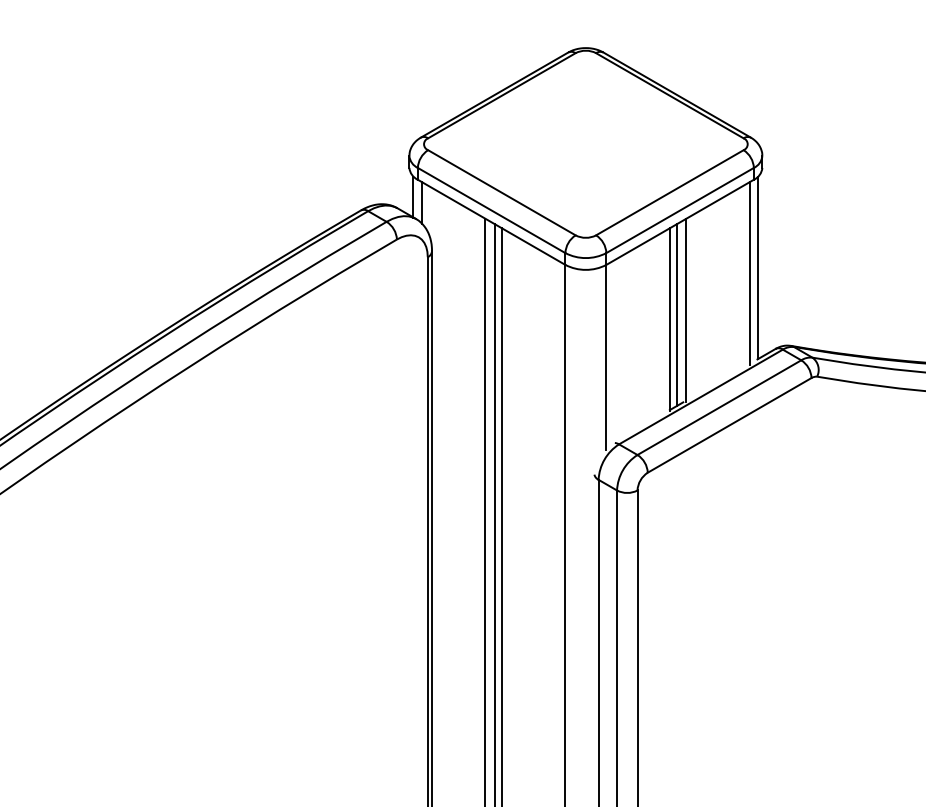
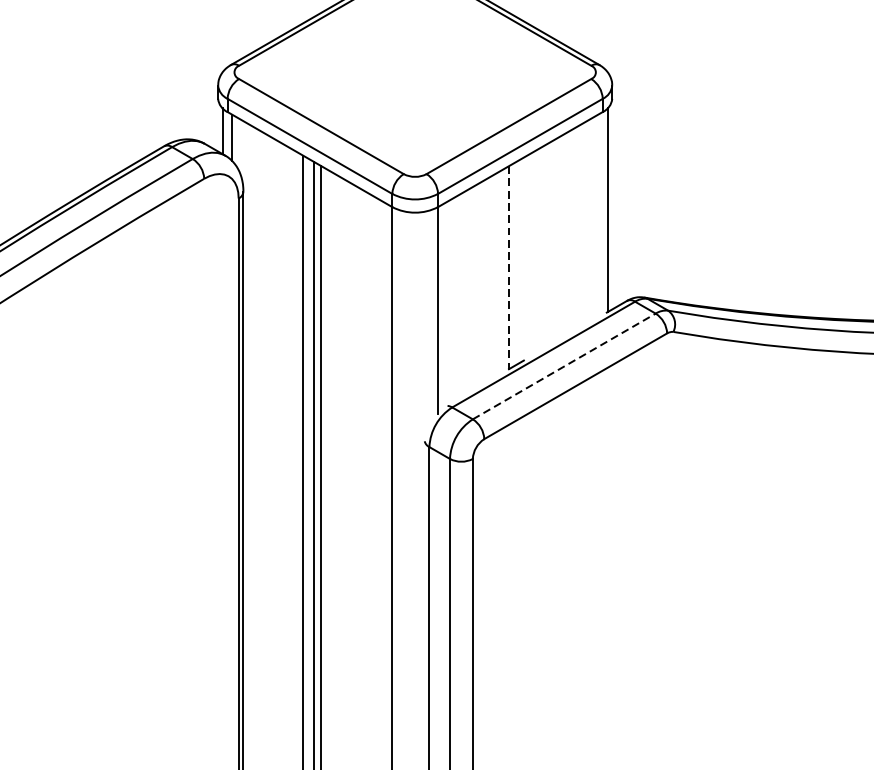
line: (749, 273) -> (597, 216), removed
line: (686, 309) -> (527, 256), removed
line: (676, 315) -> (516, 263), removed
line: (669, 320) -> (508, 269), solid -> dashed
line: (719, 407) -> (564, 366), solid -> dashed

